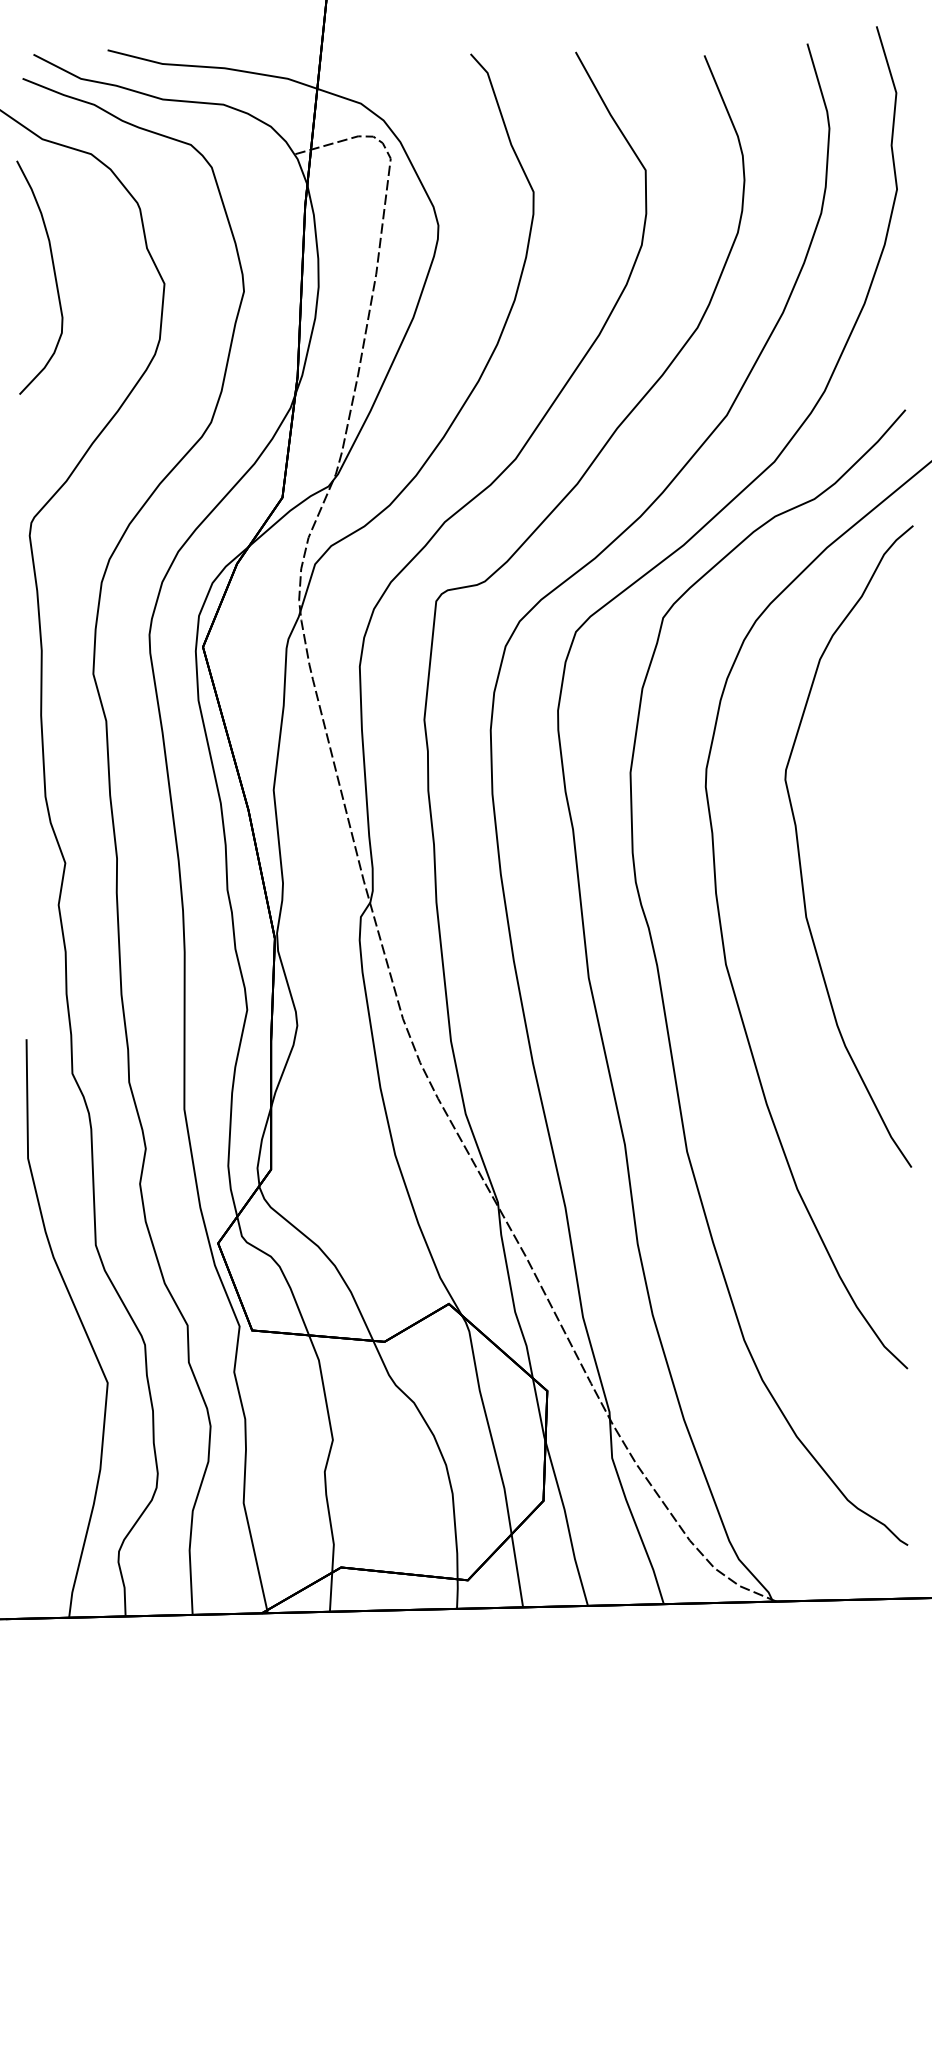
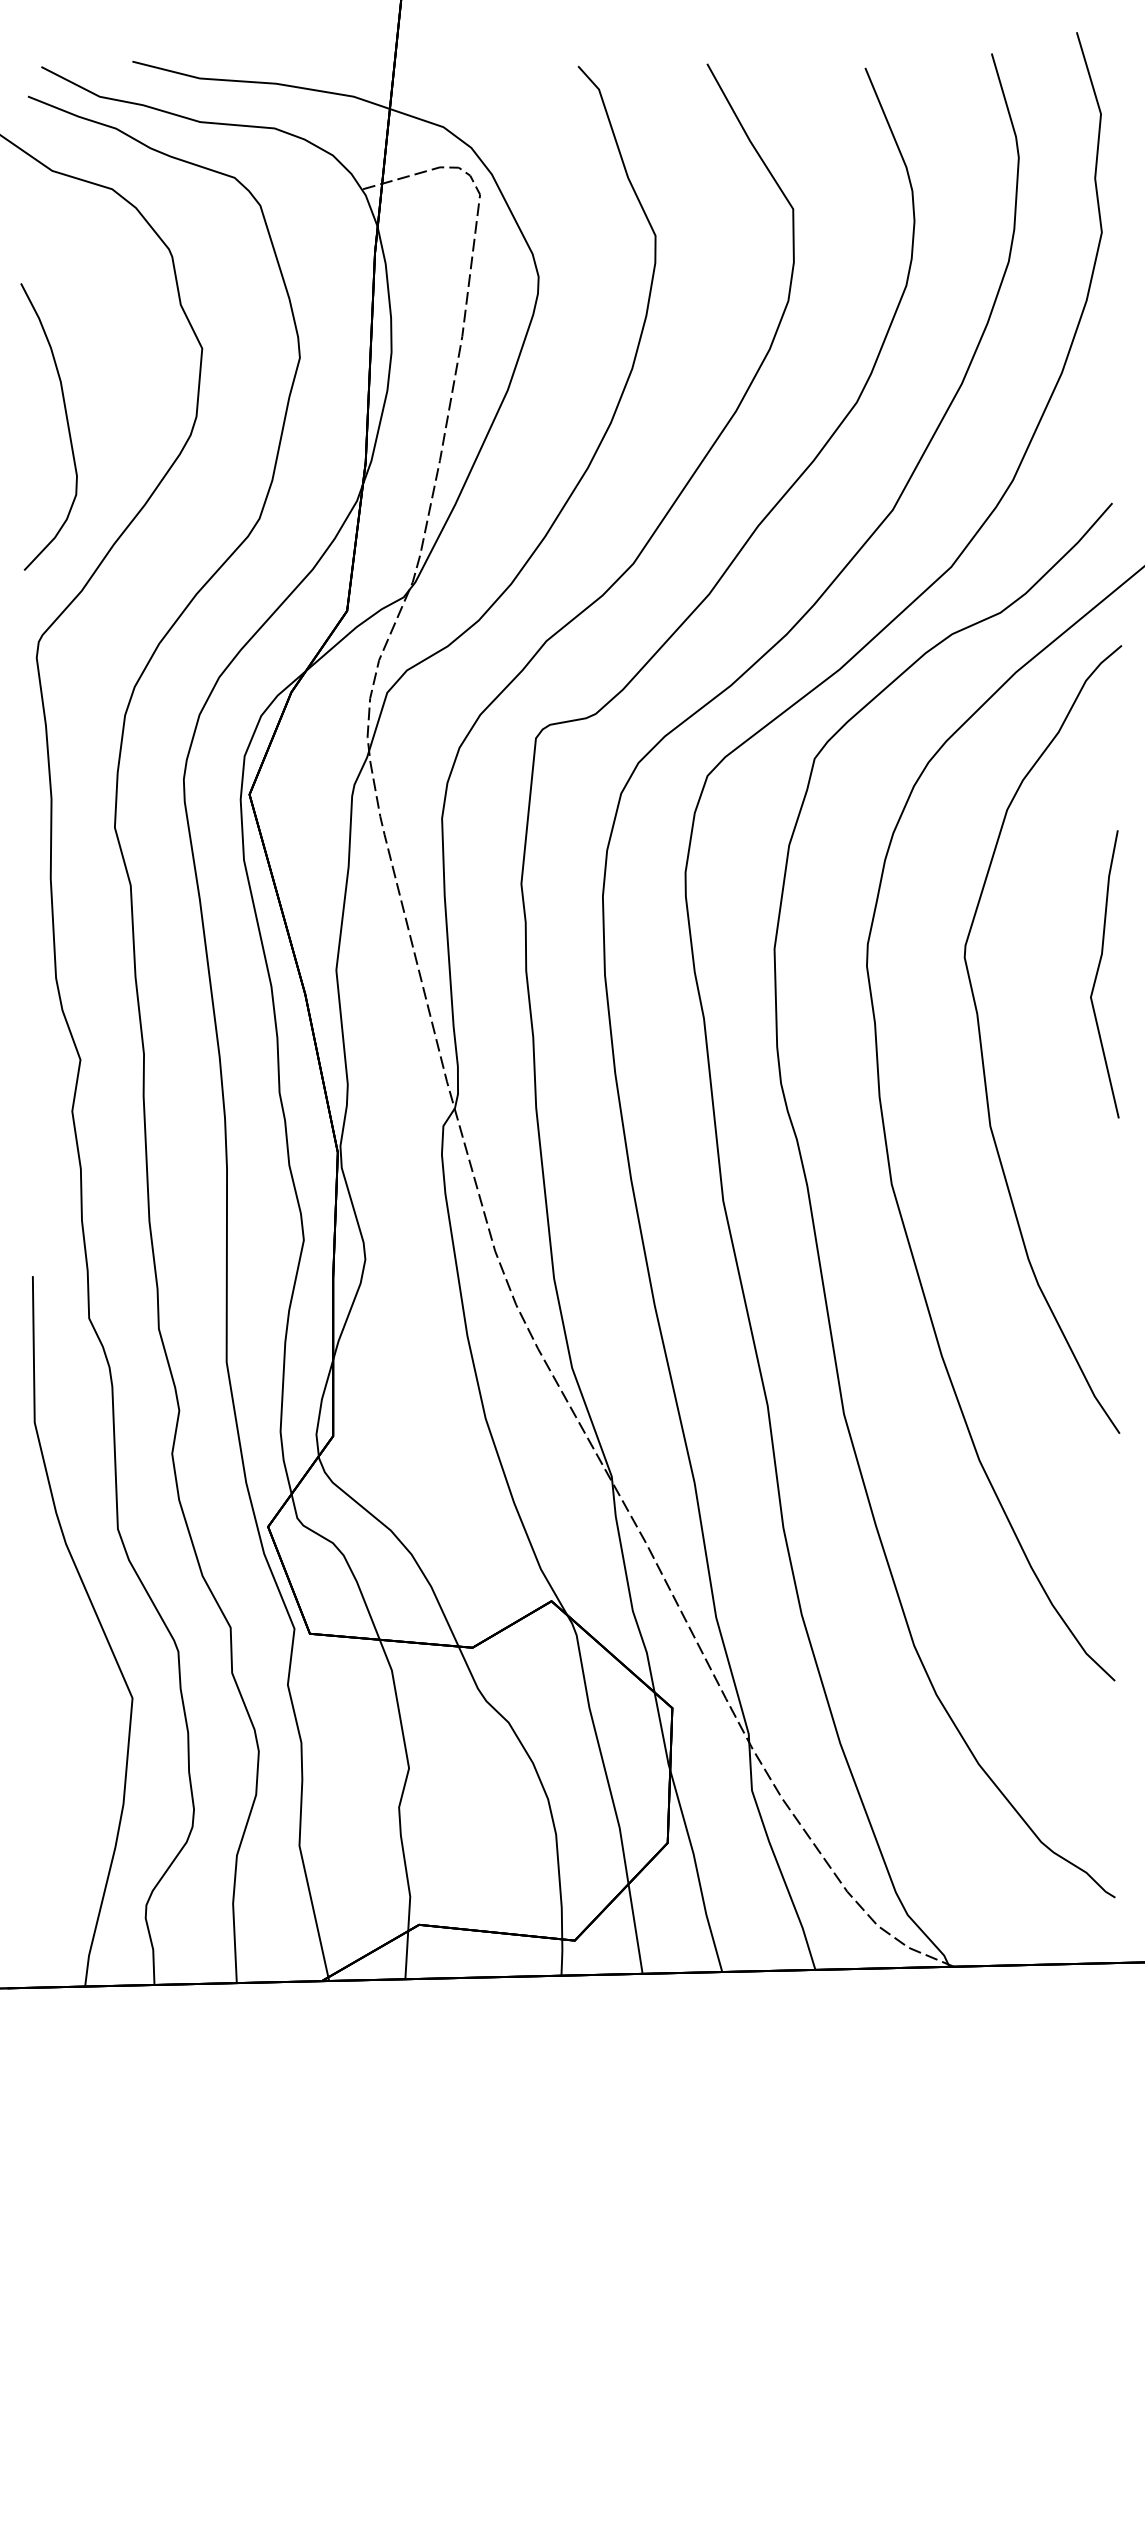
curve: (53, 274) -> (66, 422), moved
line: (894, 791) -> (1098, 972), added

